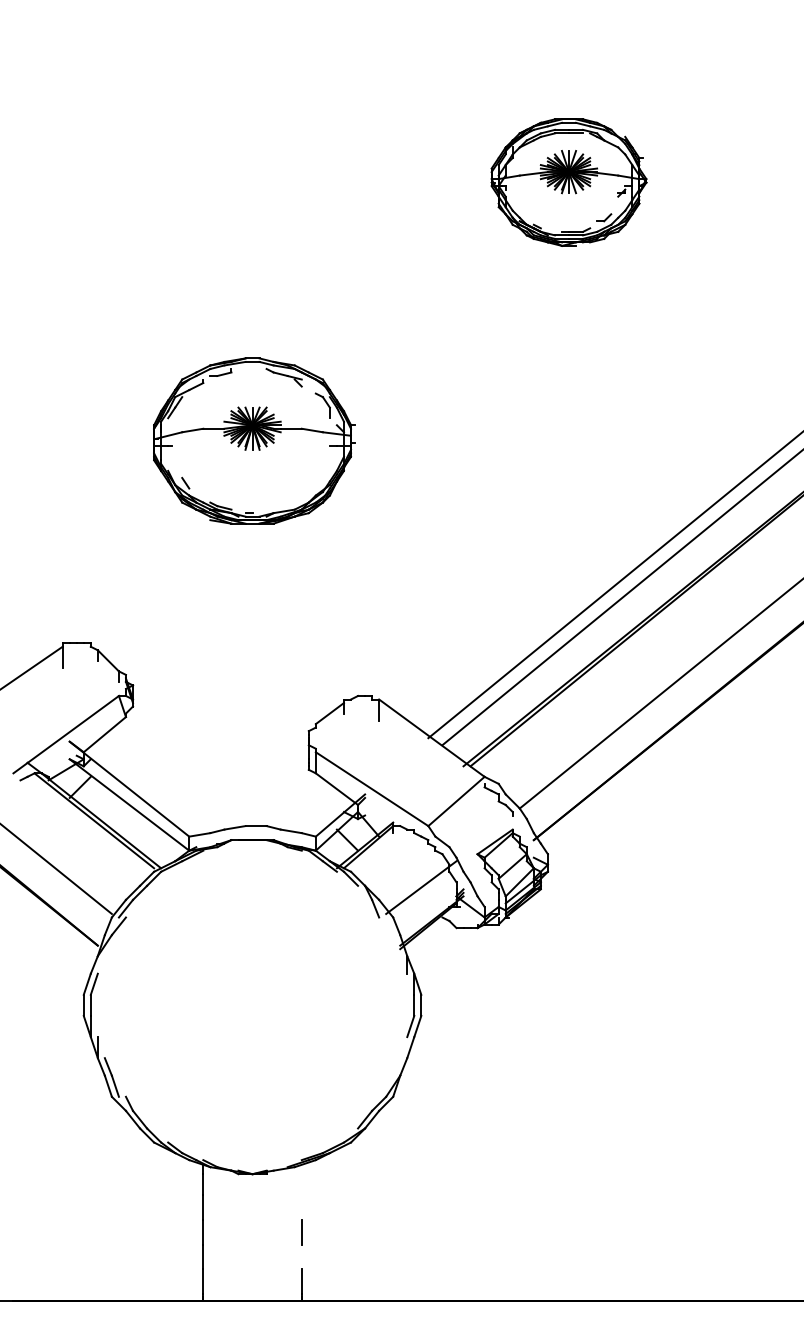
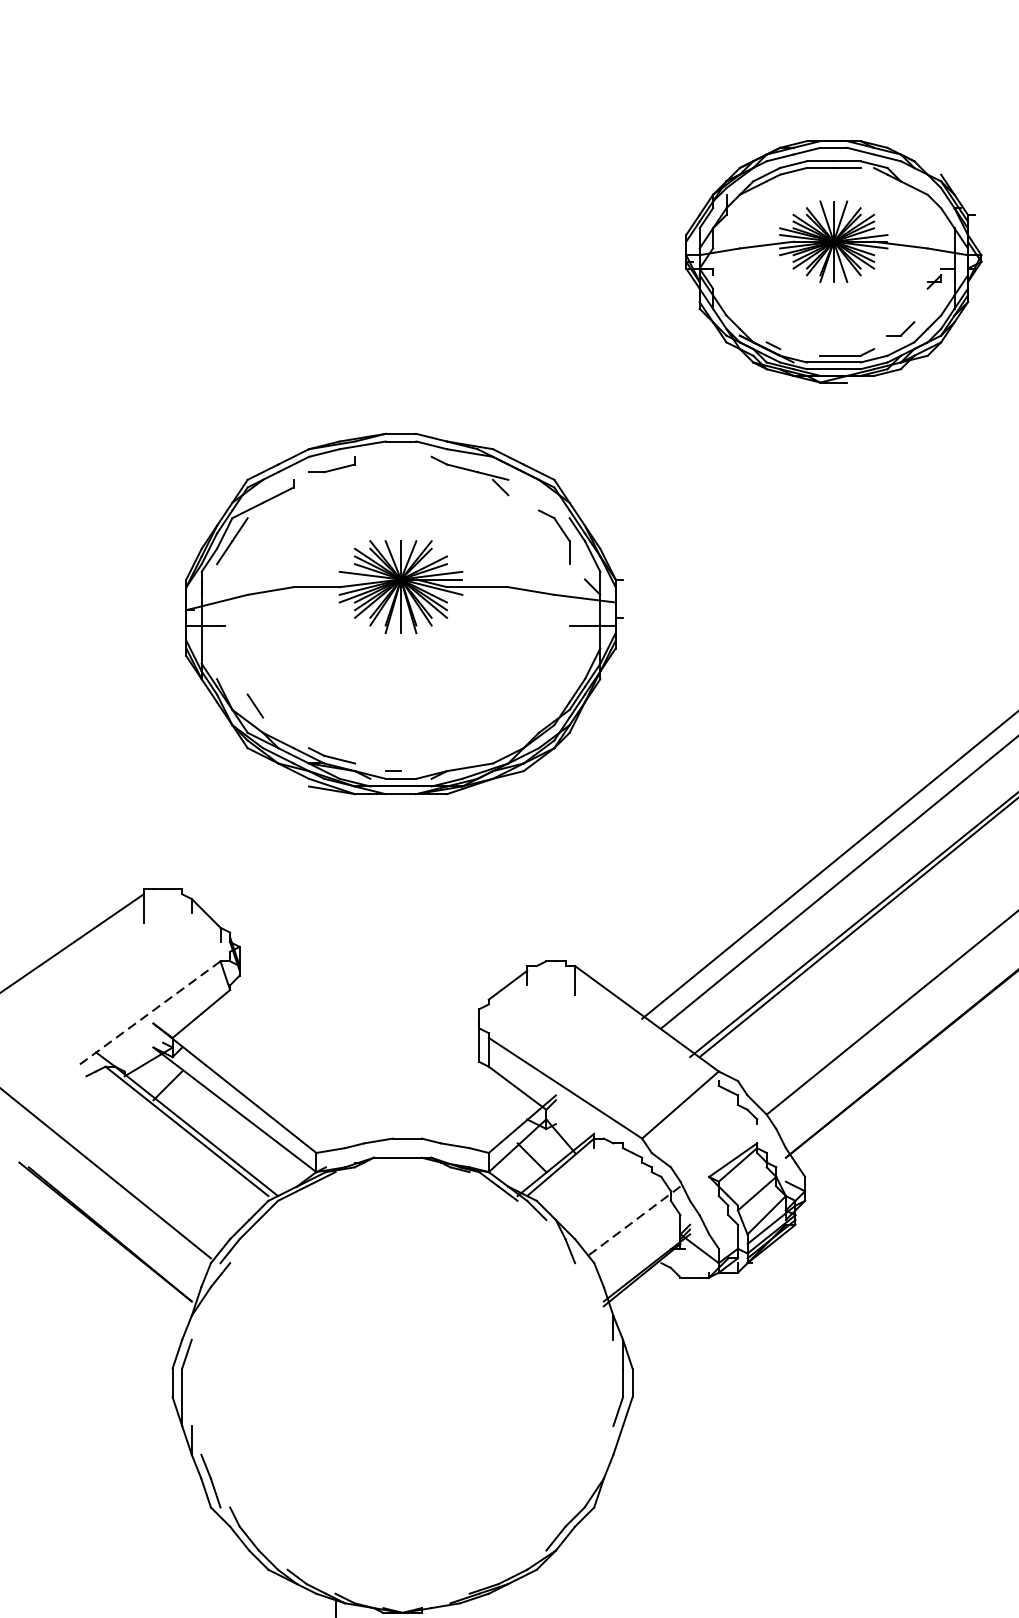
part: (568, 182) -> (833, 261), size x1.4
part: (254, 440) -> (405, 613), size x1.6
line: (65, 734) -> (147, 1013), solid -> dashed
line: (421, 887) -> (632, 1222), solid -> dashed

